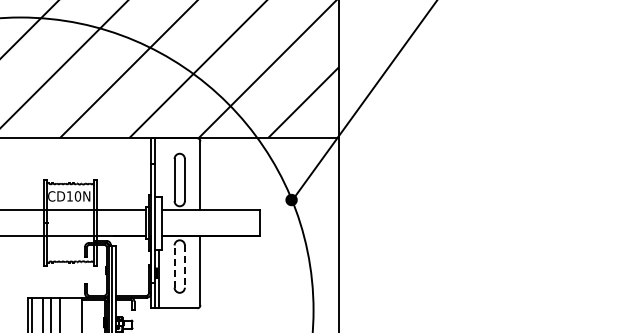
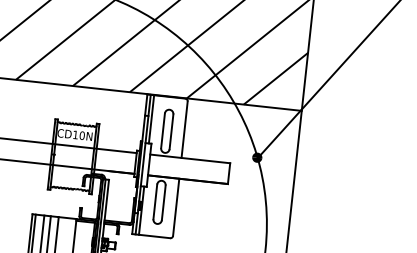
line: (159, 167) -> (151, 119), added
line: (174, 266) -> (155, 201), dashed -> solid
line: (184, 267) -> (163, 203), dashed -> solid

